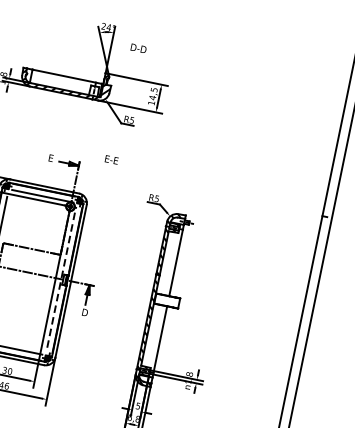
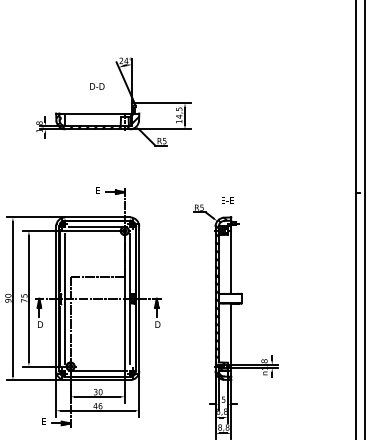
text: (138, 48) -> (97, 86), moved
text: (111, 159) -> (227, 200), moved
line: (61, 279) -> (130, 298), dashed -> solid

